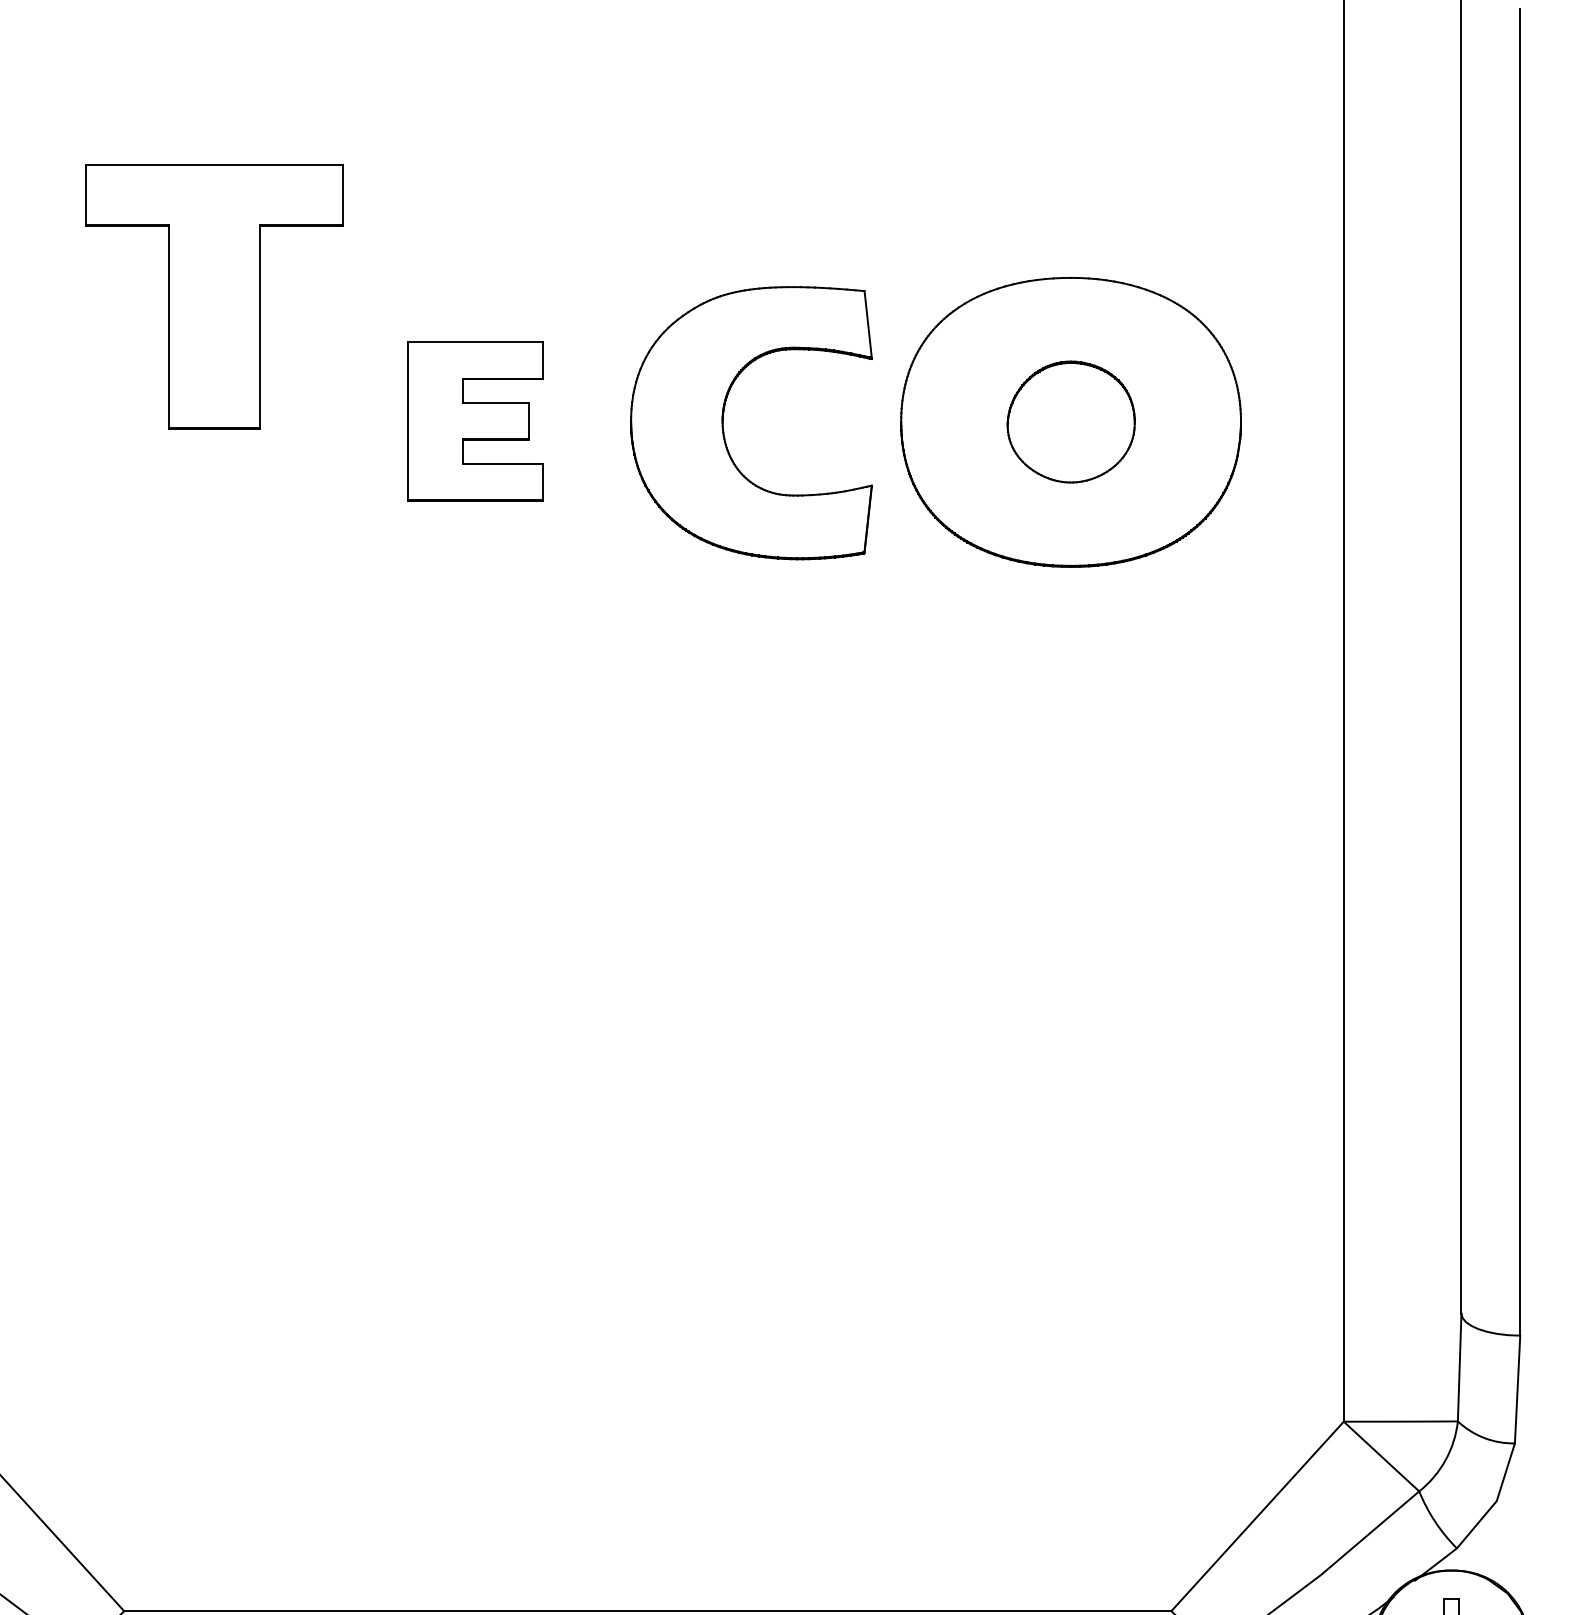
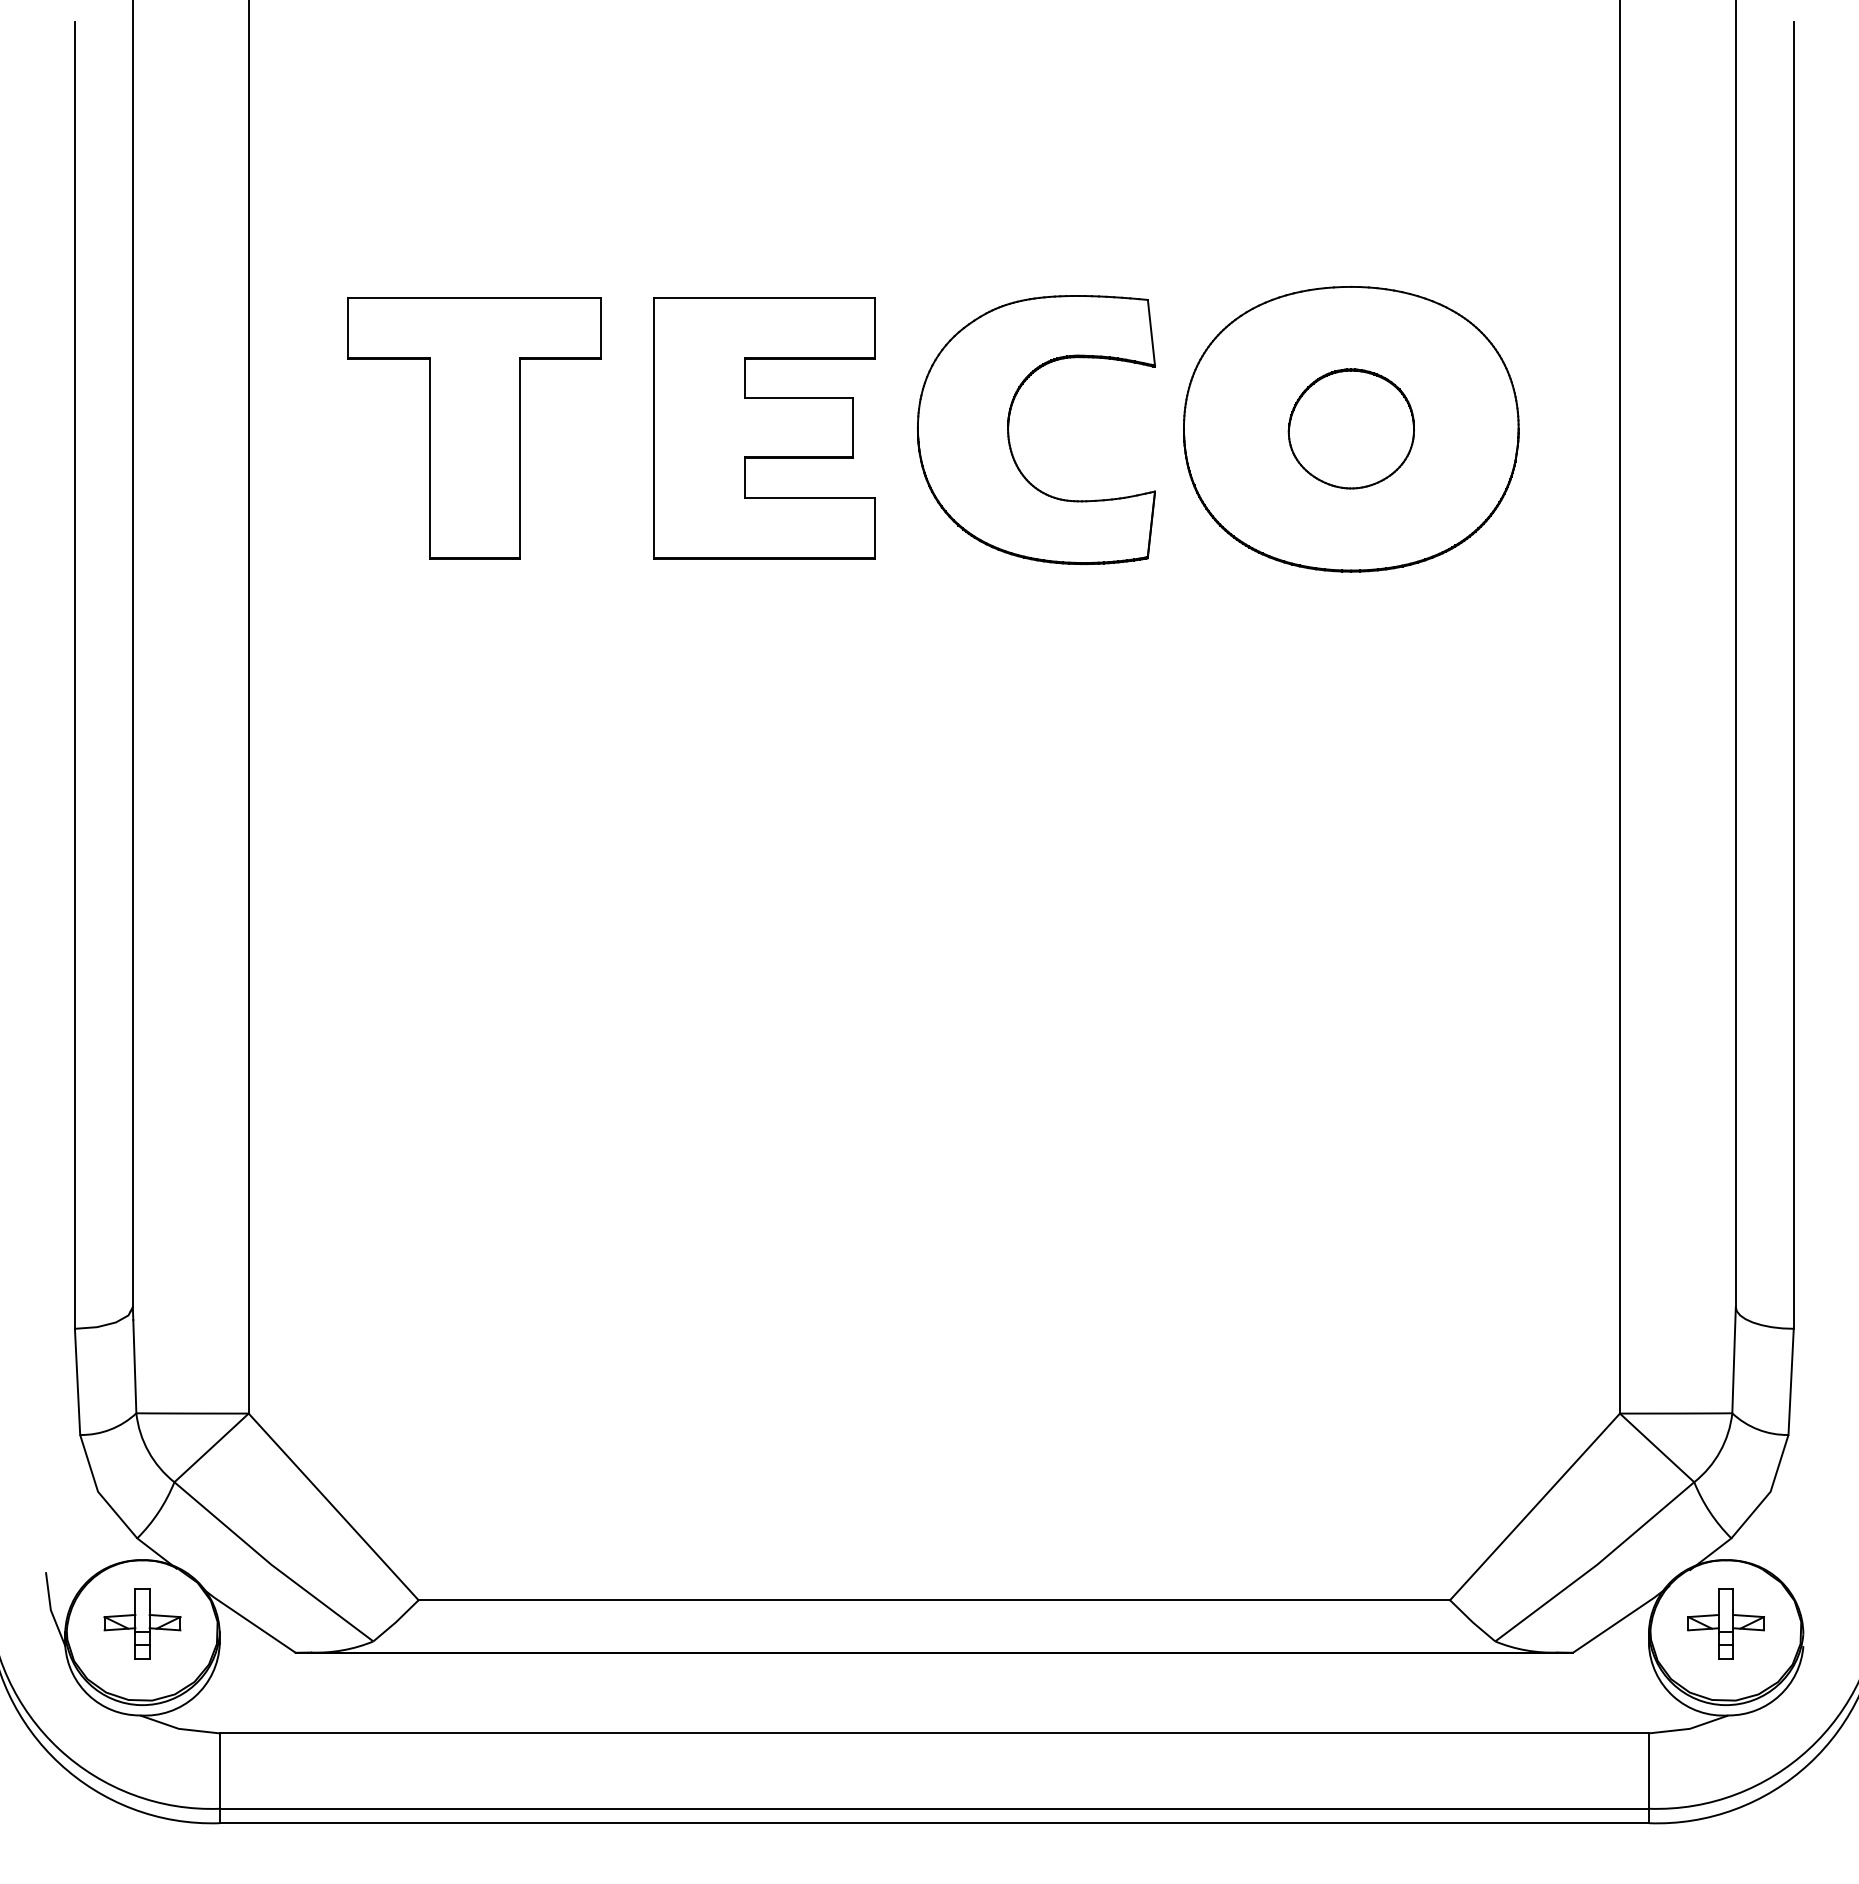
part: (214, 296) -> (474, 428), moved
part: (475, 421) -> (764, 428), size x1.67

